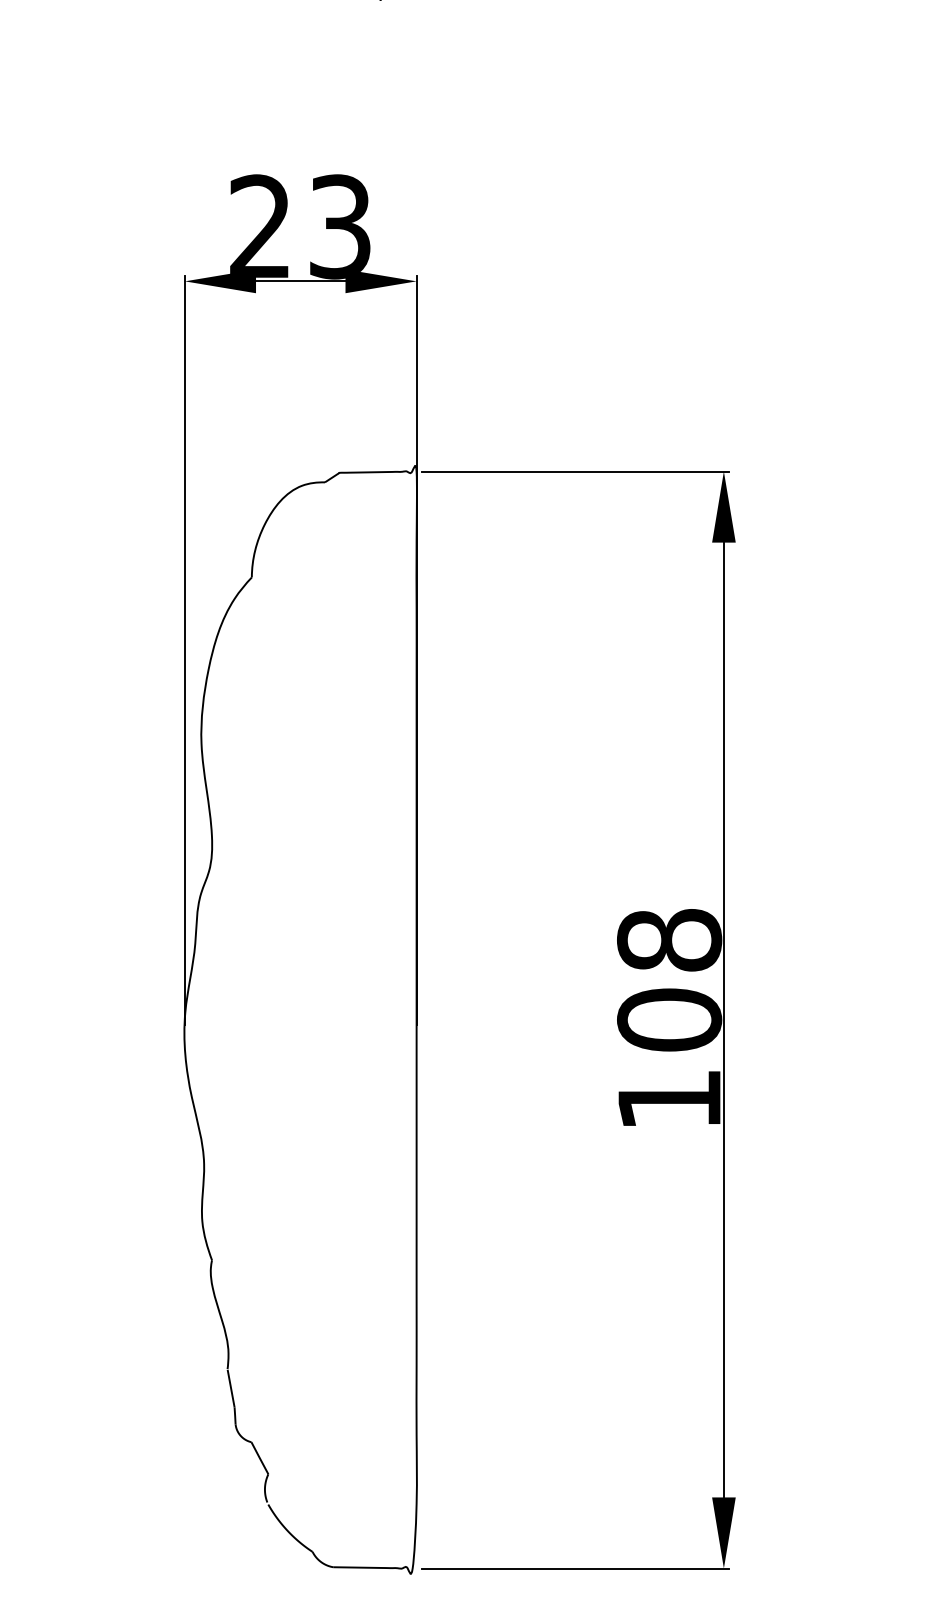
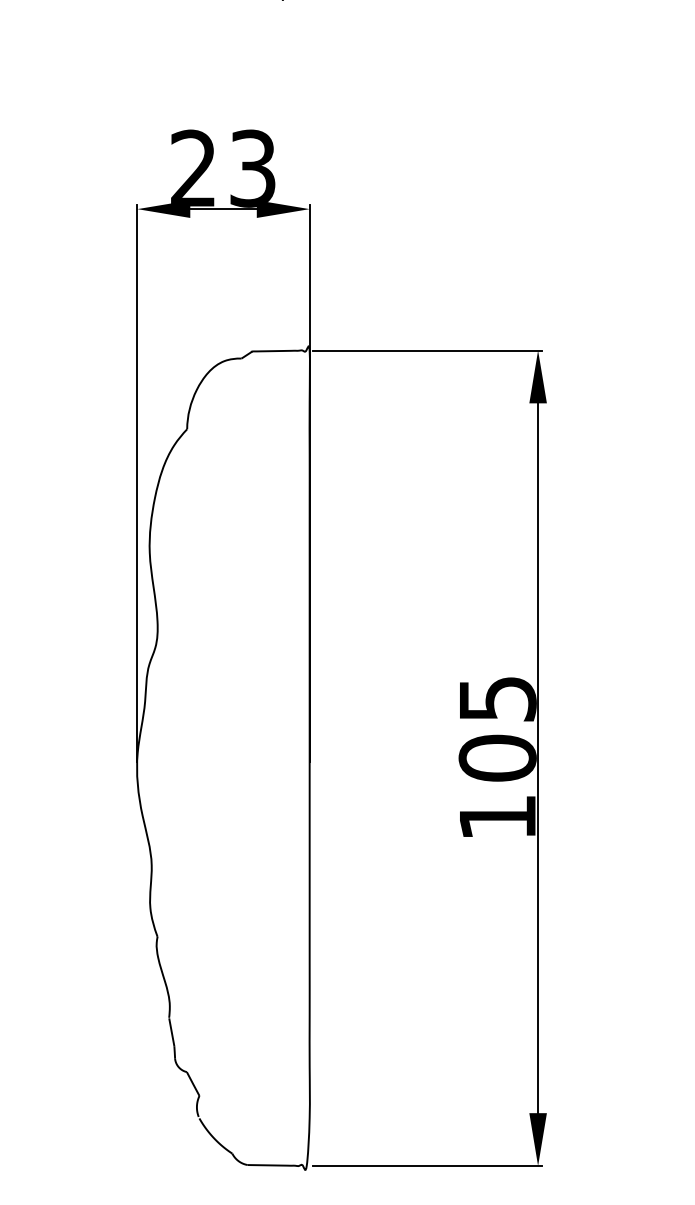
text: (669, 939) -> (497, 698), 108 -> 105

